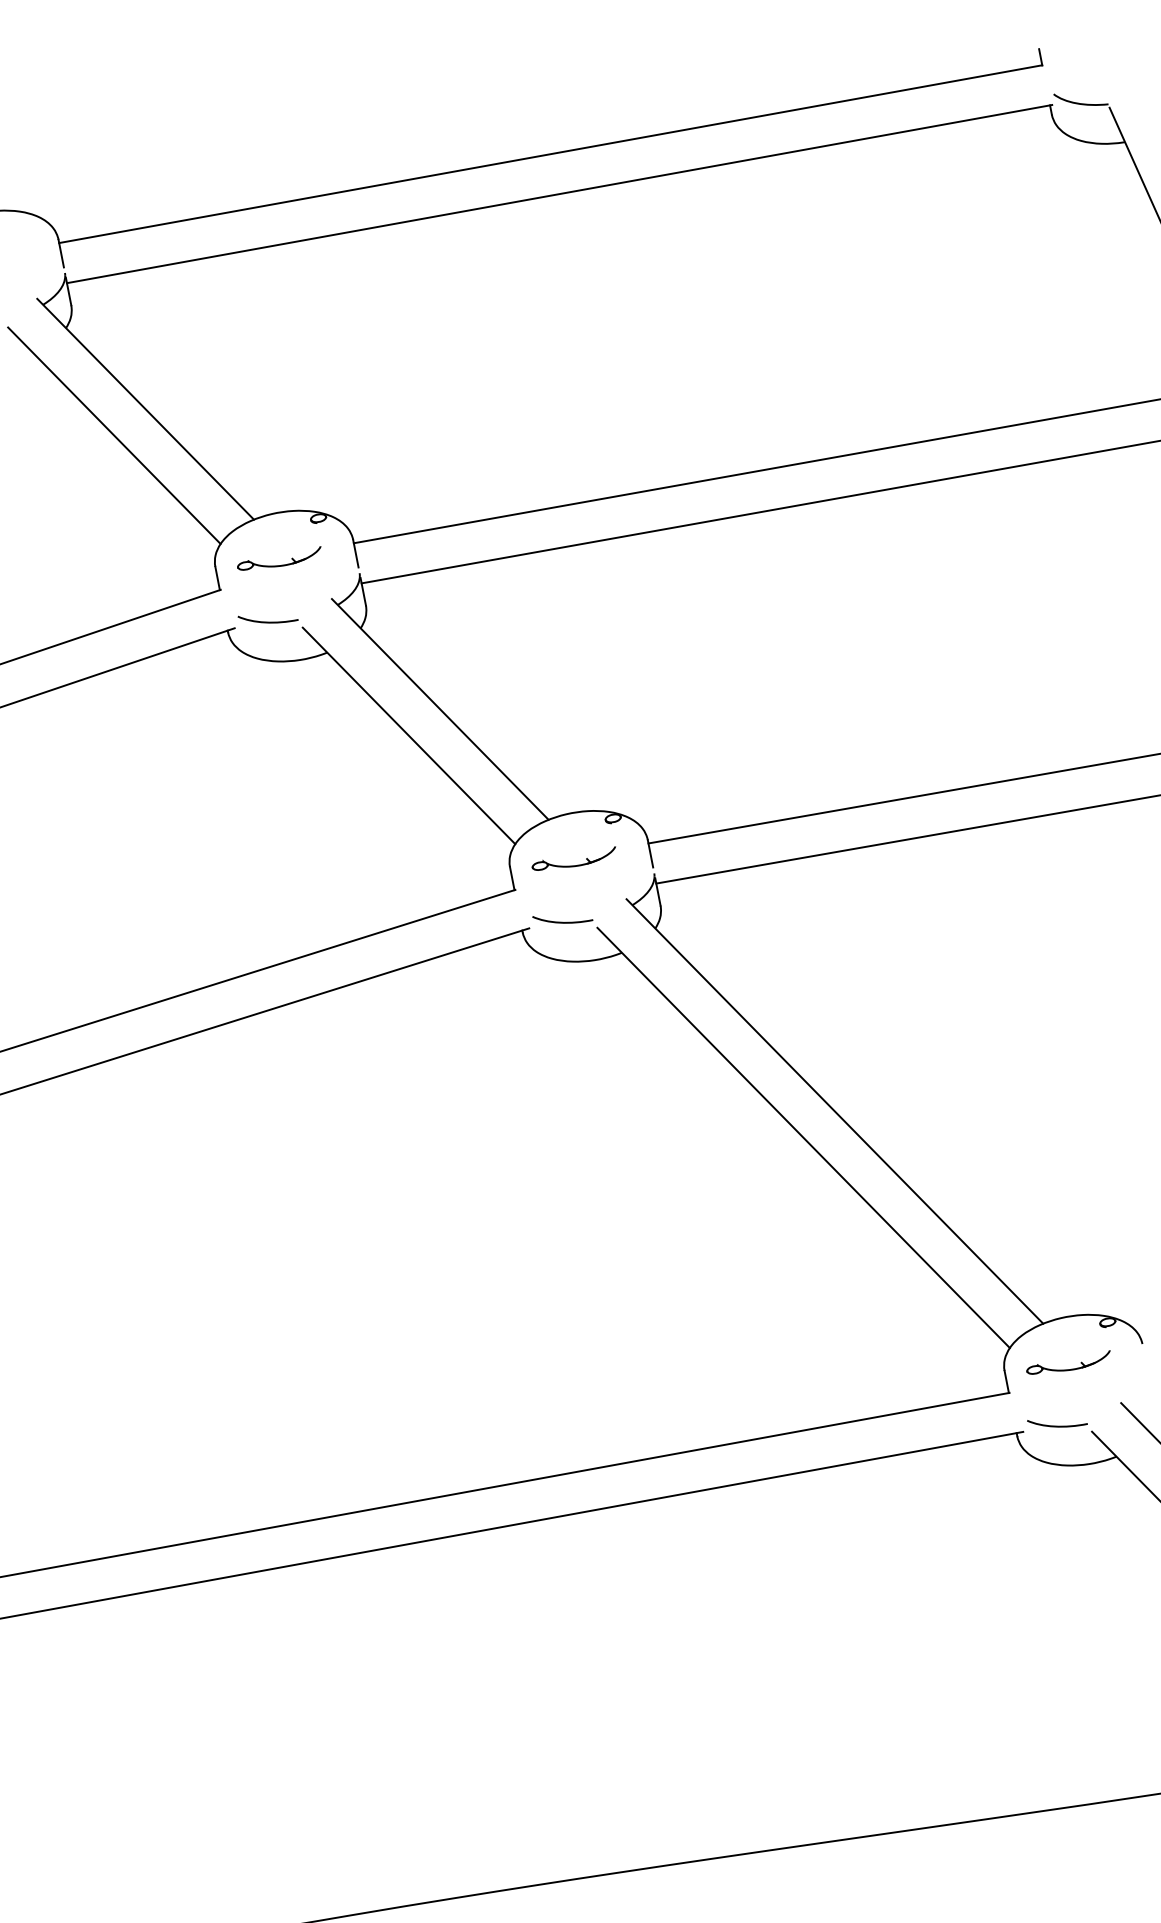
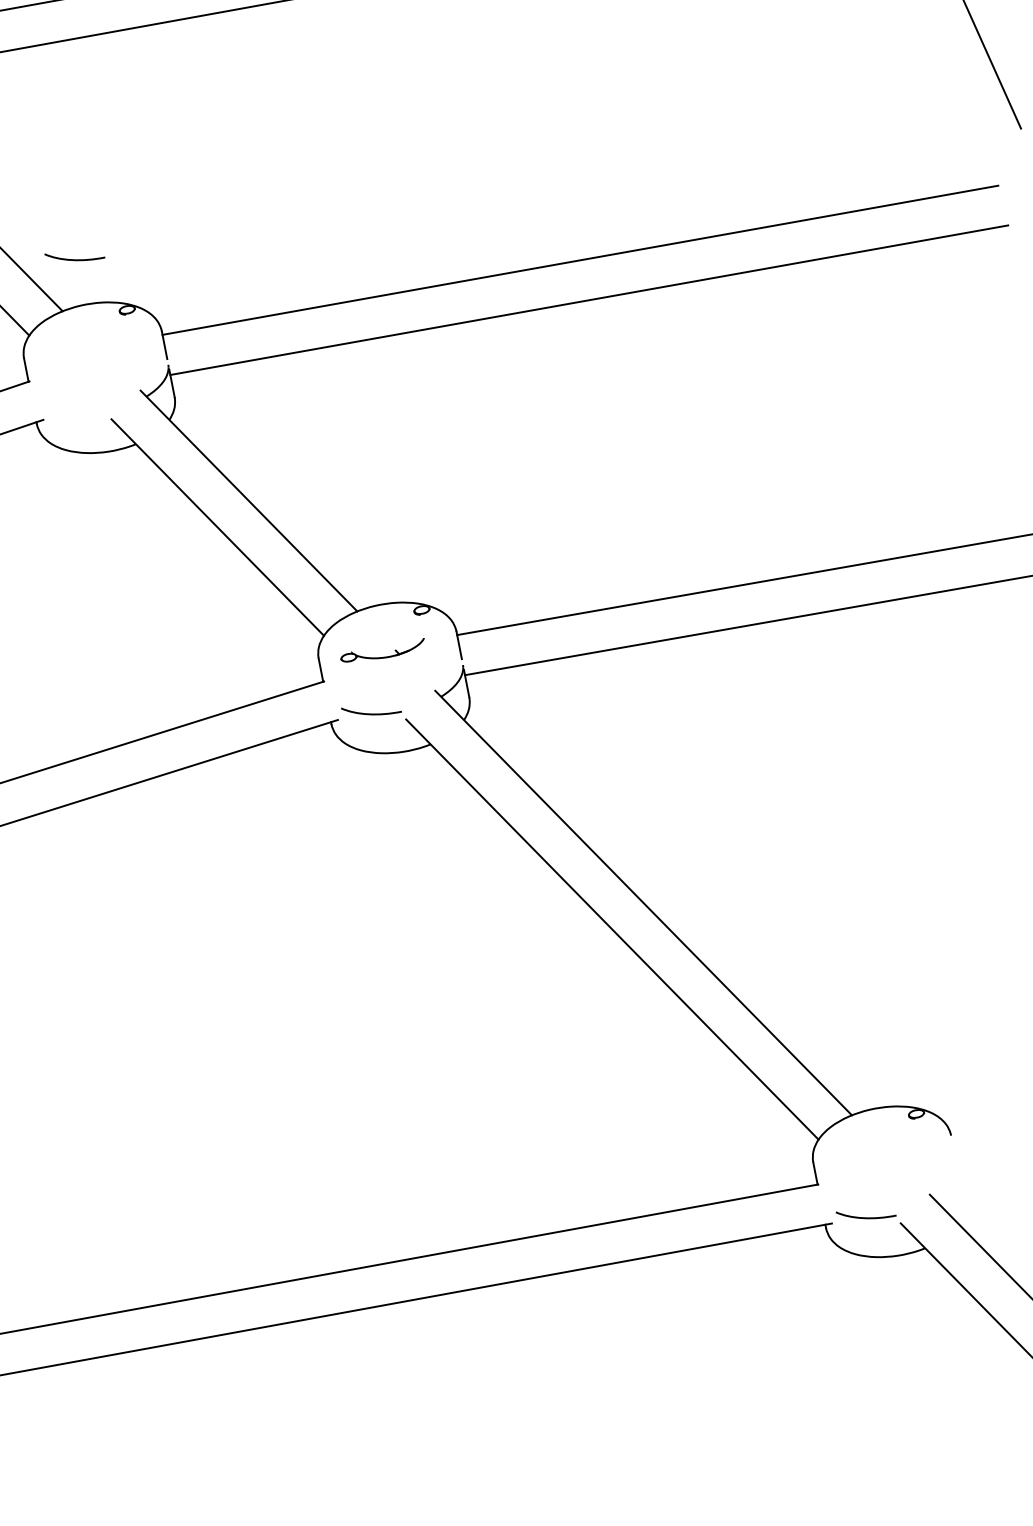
part: (281, 564) -> (90, 356), removed
curve: (267, 621) -> (74, 259), moved
part: (1071, 1368) -> (880, 1160), removed

